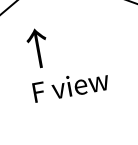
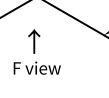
text: (38, 48) -> (34, 41), moved

